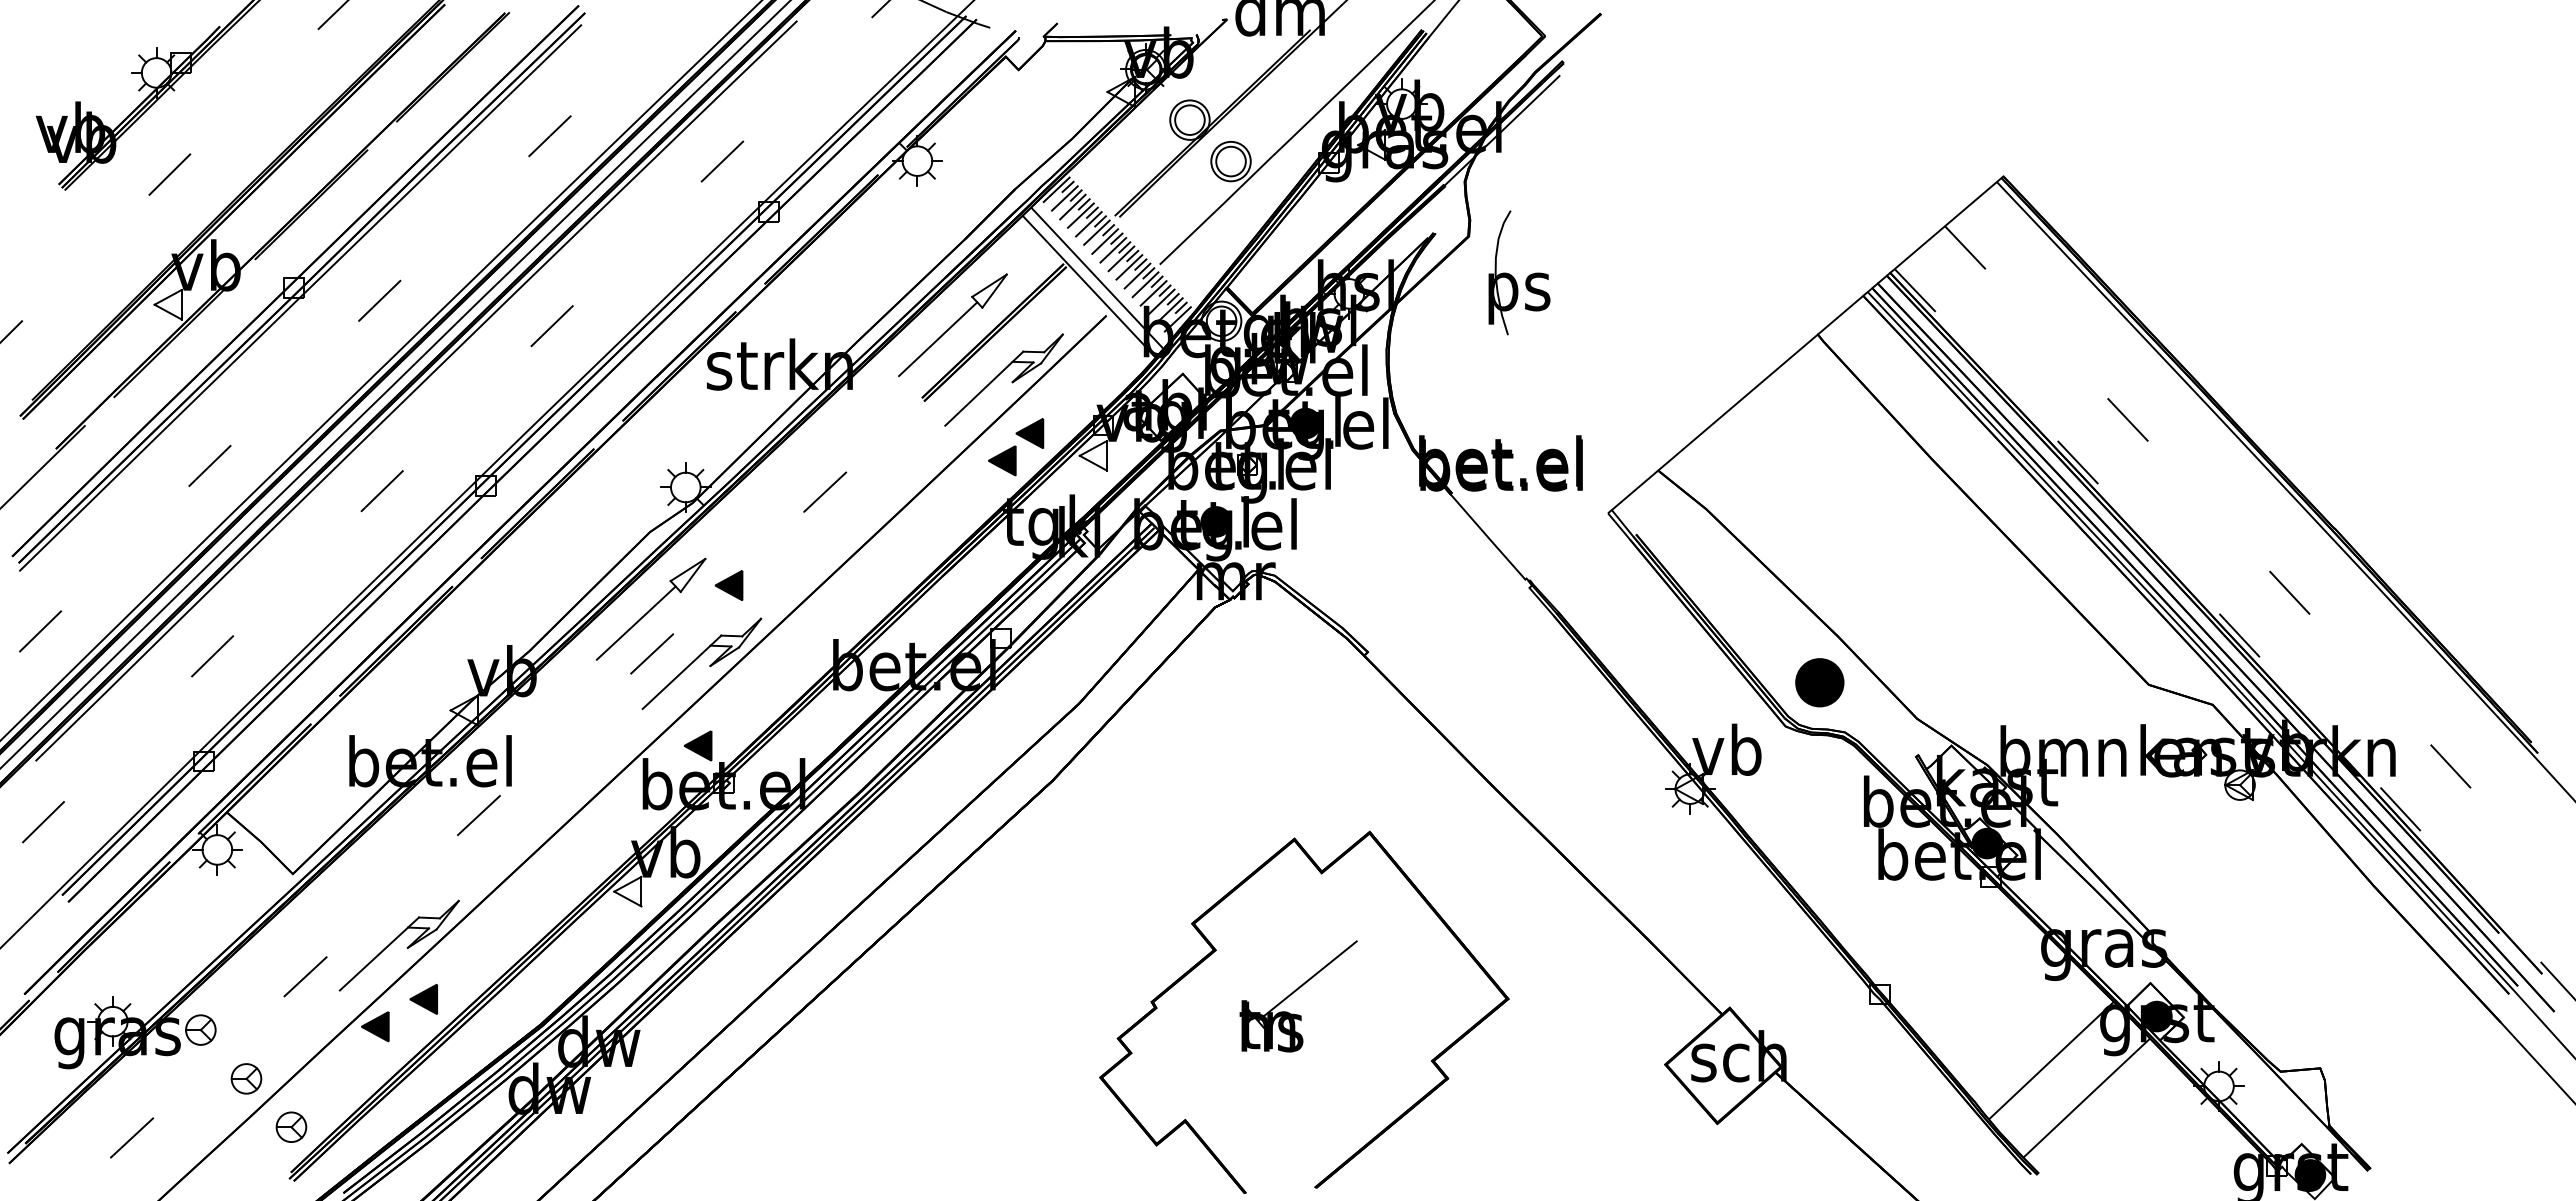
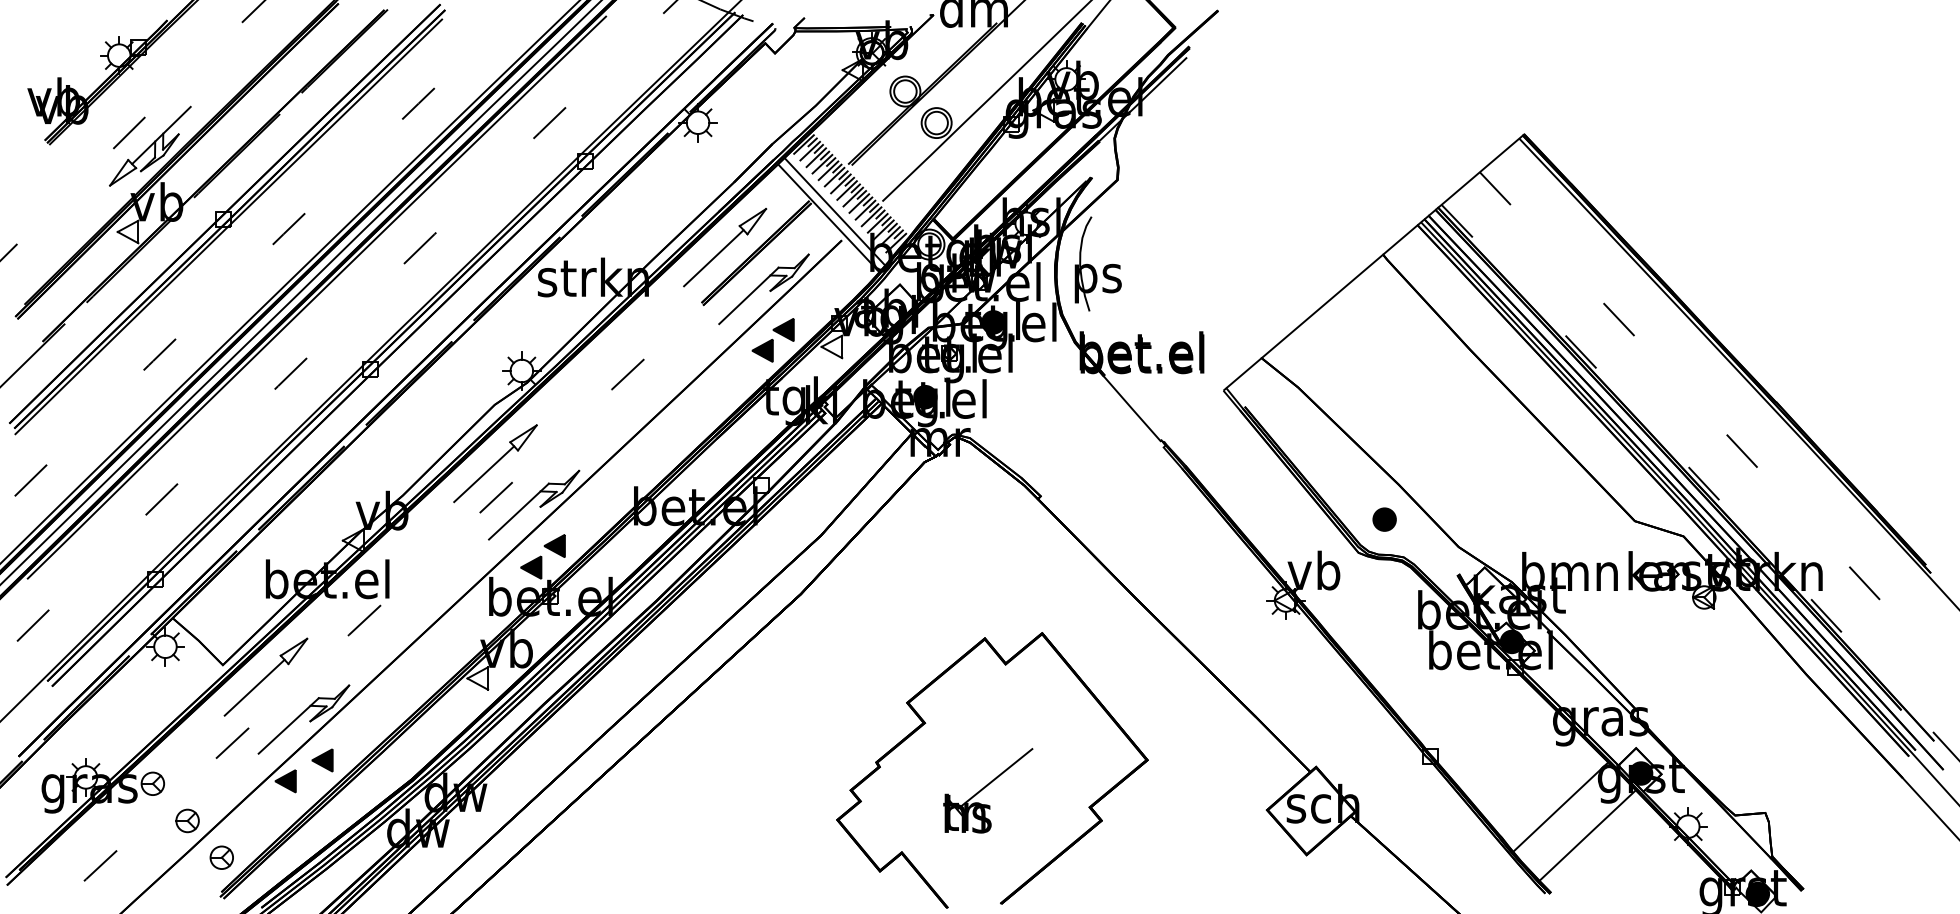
part: (197, 191) -> (150, 145), added
part: (1514, 277) -> (1094, 267), moved
part: (728, 585) -> (554, 546), moved
part: (1819, 682) -> (1384, 519), size x0.62
part: (349, 889) -> (265, 676), added
part: (1298, 996) -> (987, 790), moved

